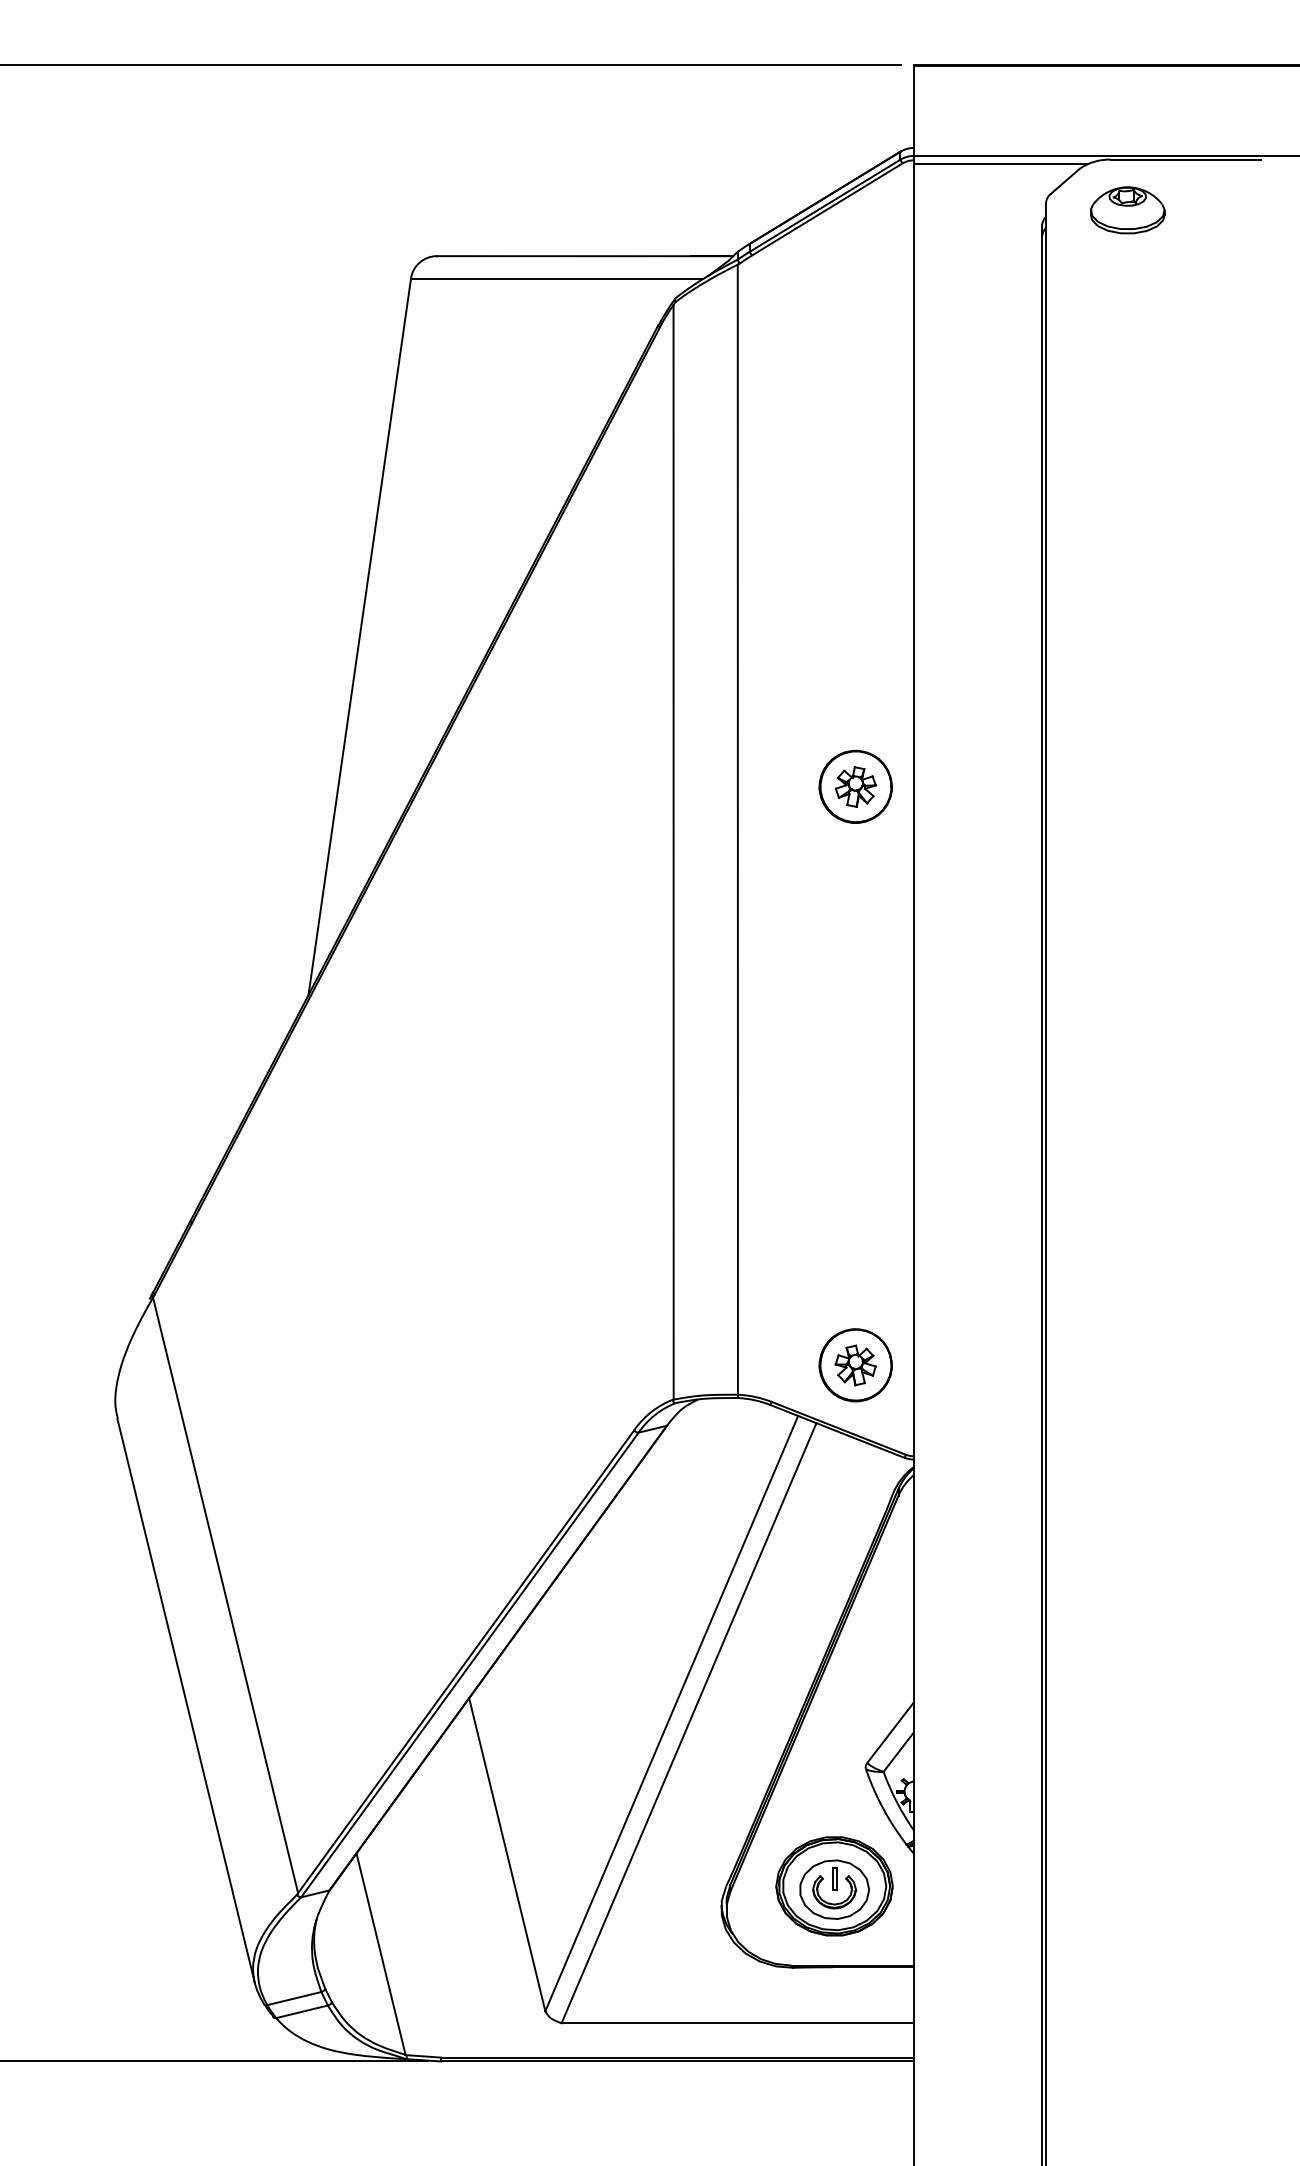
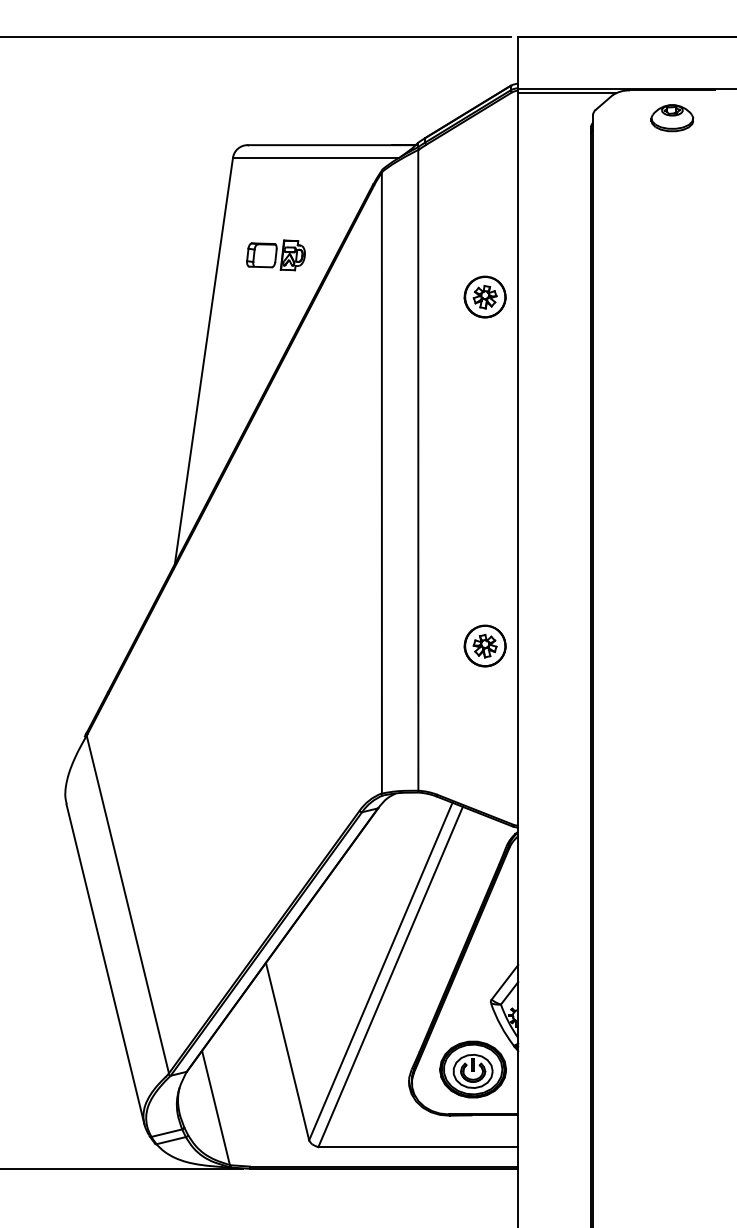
part: (1127, 210) -> (672, 118), moved
part: (485, 450) -> (275, 255), added
part: (854, 785) -> (484, 296), moved
part: (854, 1364) -> (484, 645), moved

